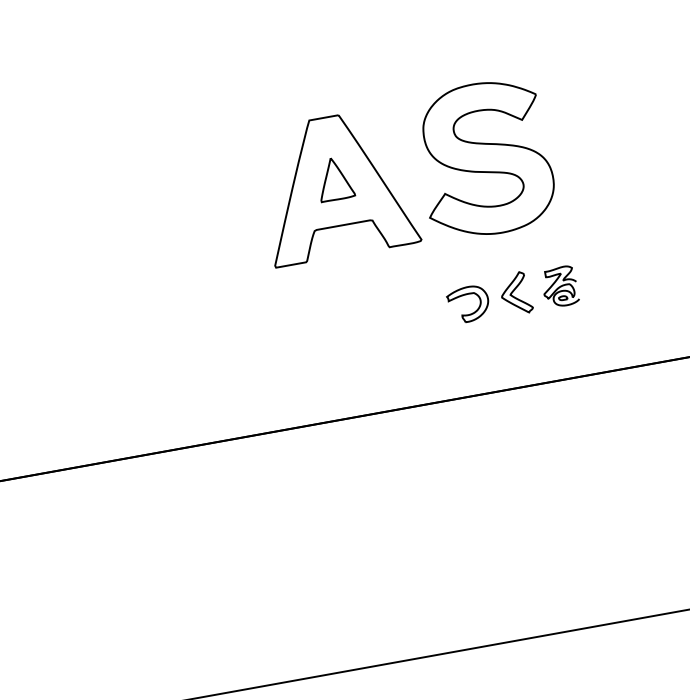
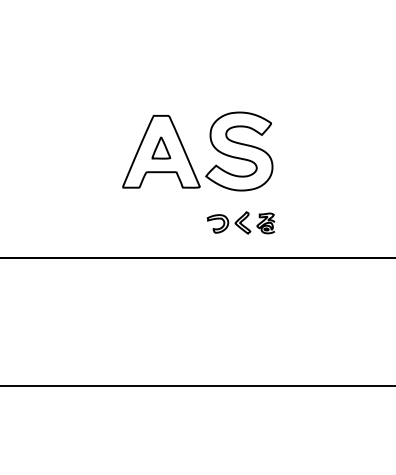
part: (414, 213) -> (198, 172), moved

